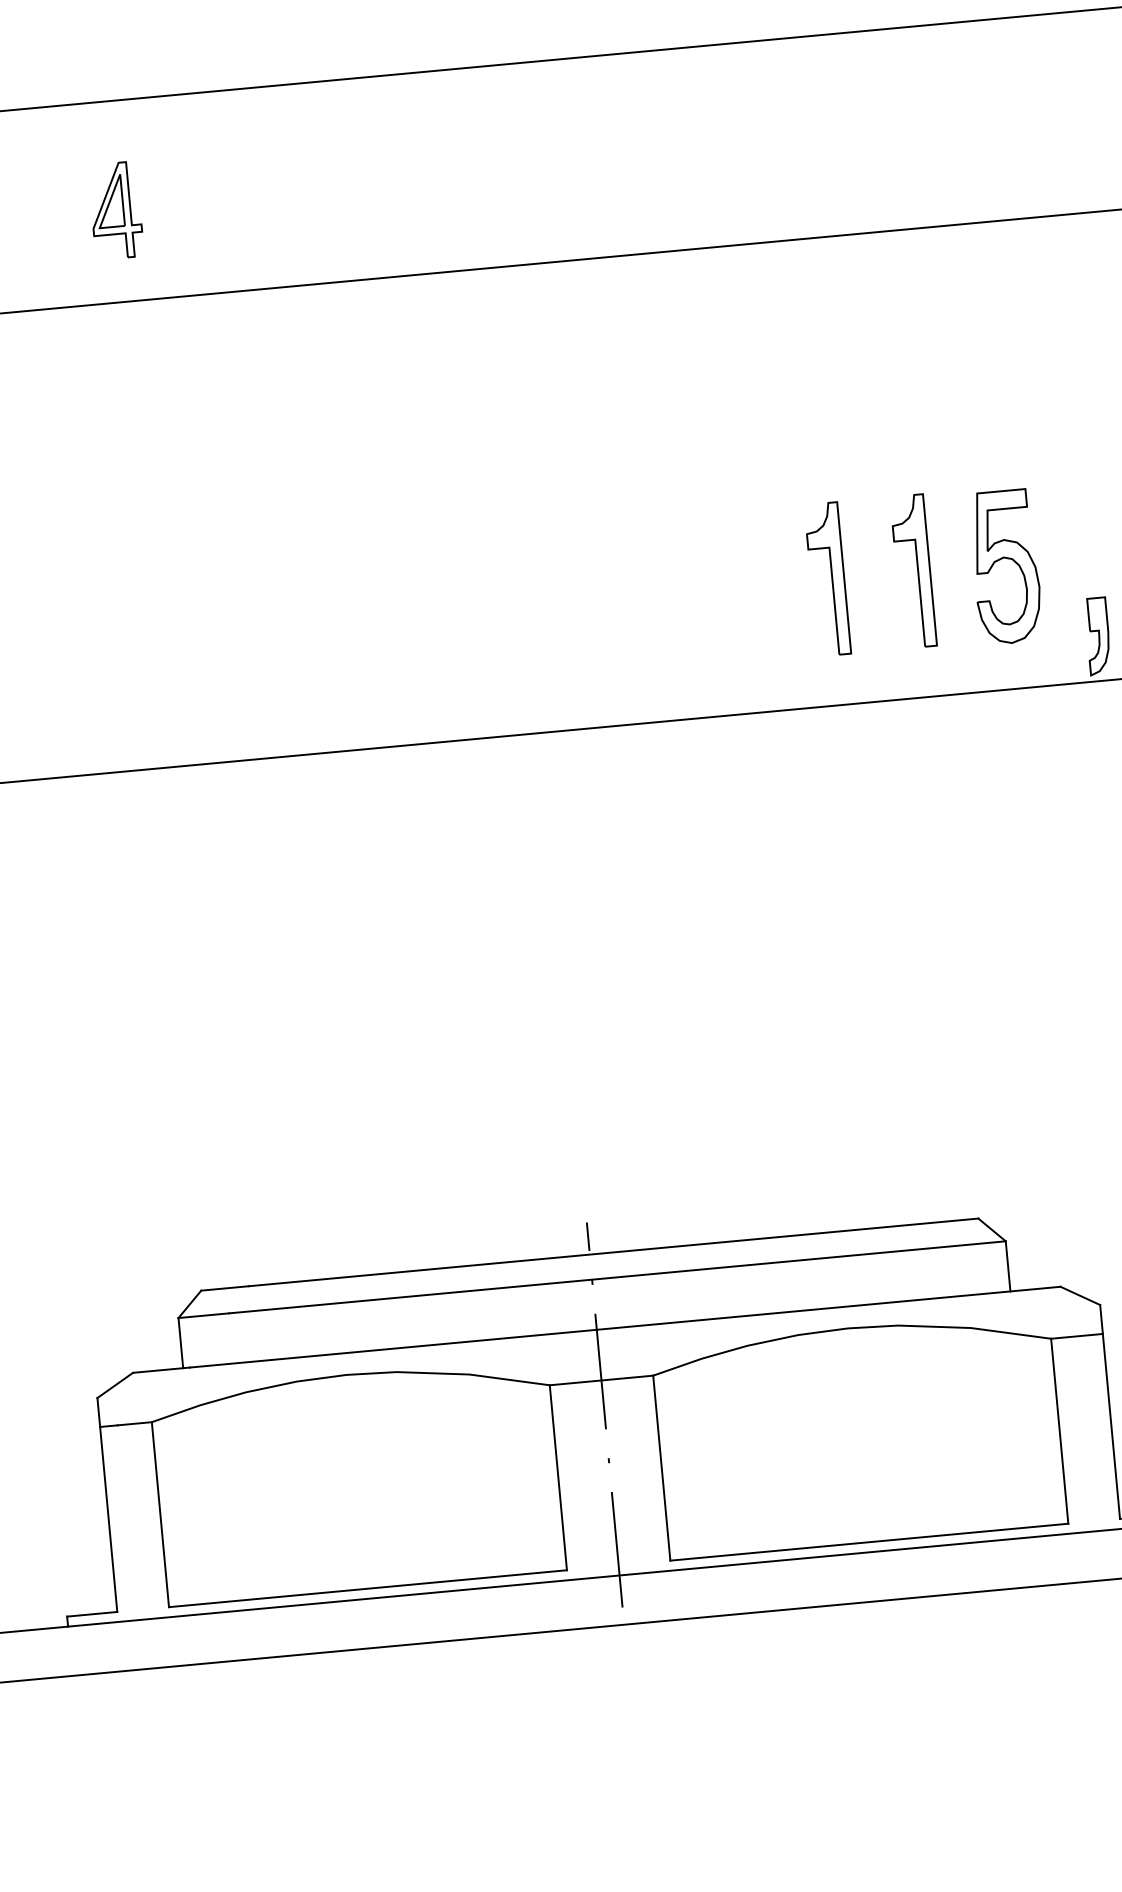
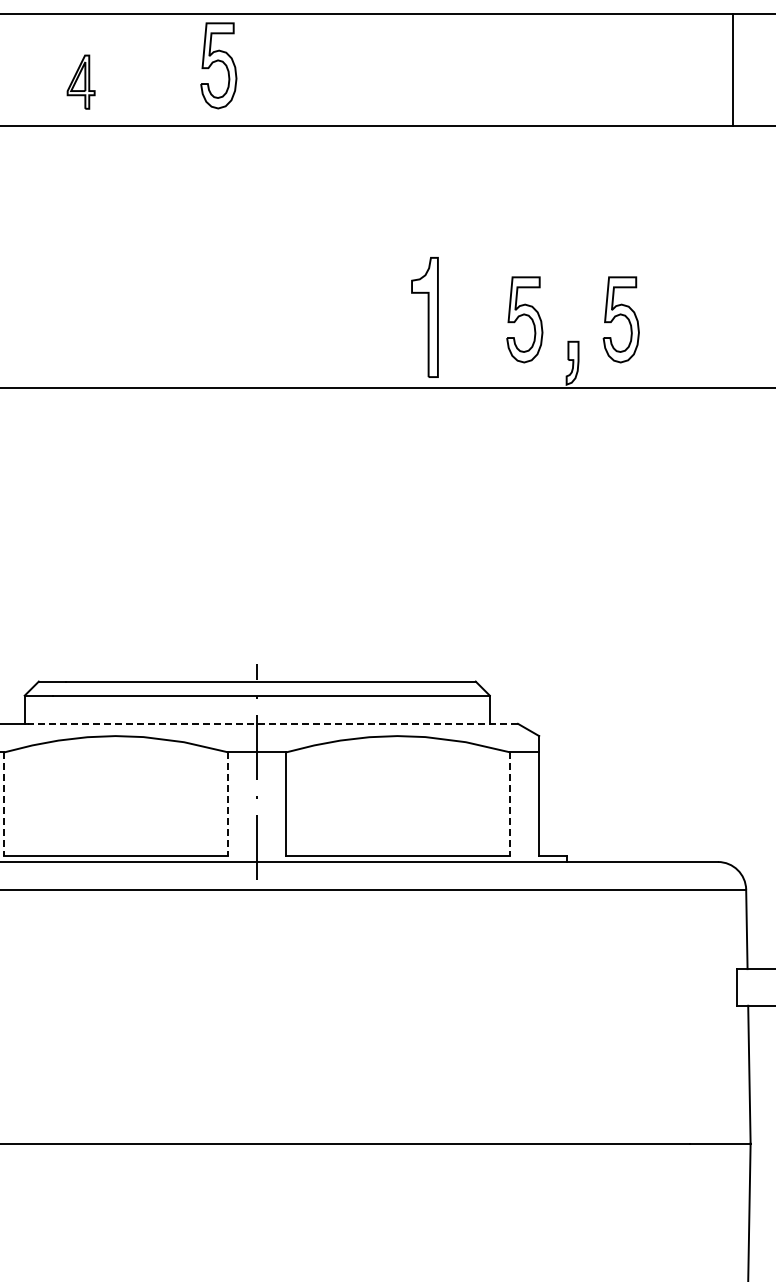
part: (419, 165) -> (218, 65), added
part: (114, 209) -> (80, 81), moved
part: (914, 571) -> (473, 317), removed
part: (827, 579) -> (424, 317), size x1.4
line: (625, 1326) -> (273, 723), solid -> dashed
line: (1060, 1431) -> (510, 804), solid -> dashed
line: (558, 1477) -> (228, 804), solid -> dashed
line: (160, 1514) -> (4, 804), solid -> dashed

